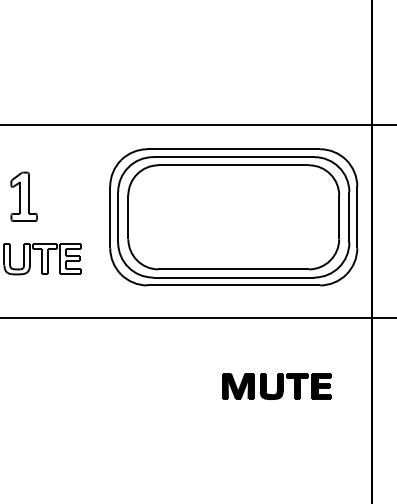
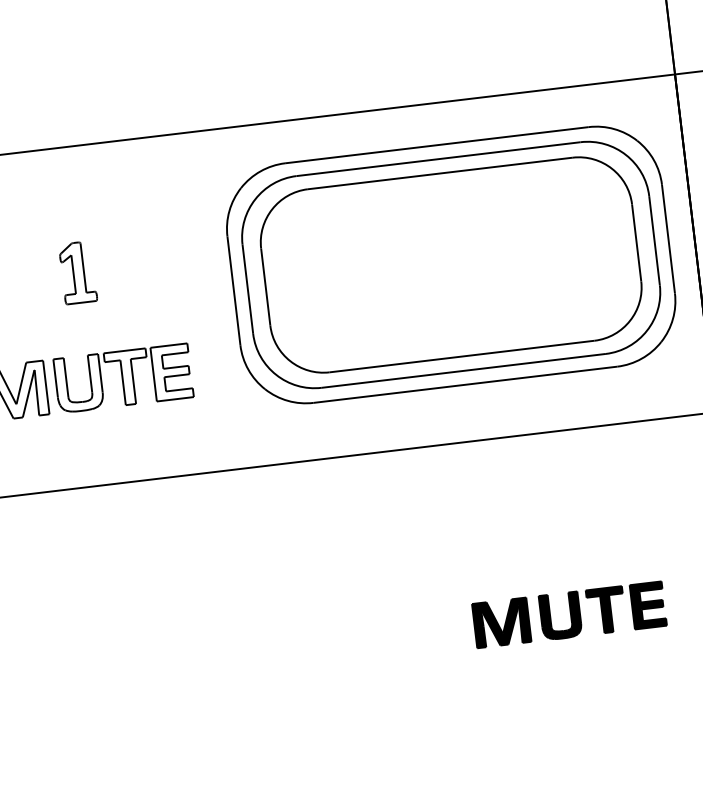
part: (23, 196) -> (76, 272), size x0.7
part: (276, 386) -> (569, 615), moved

